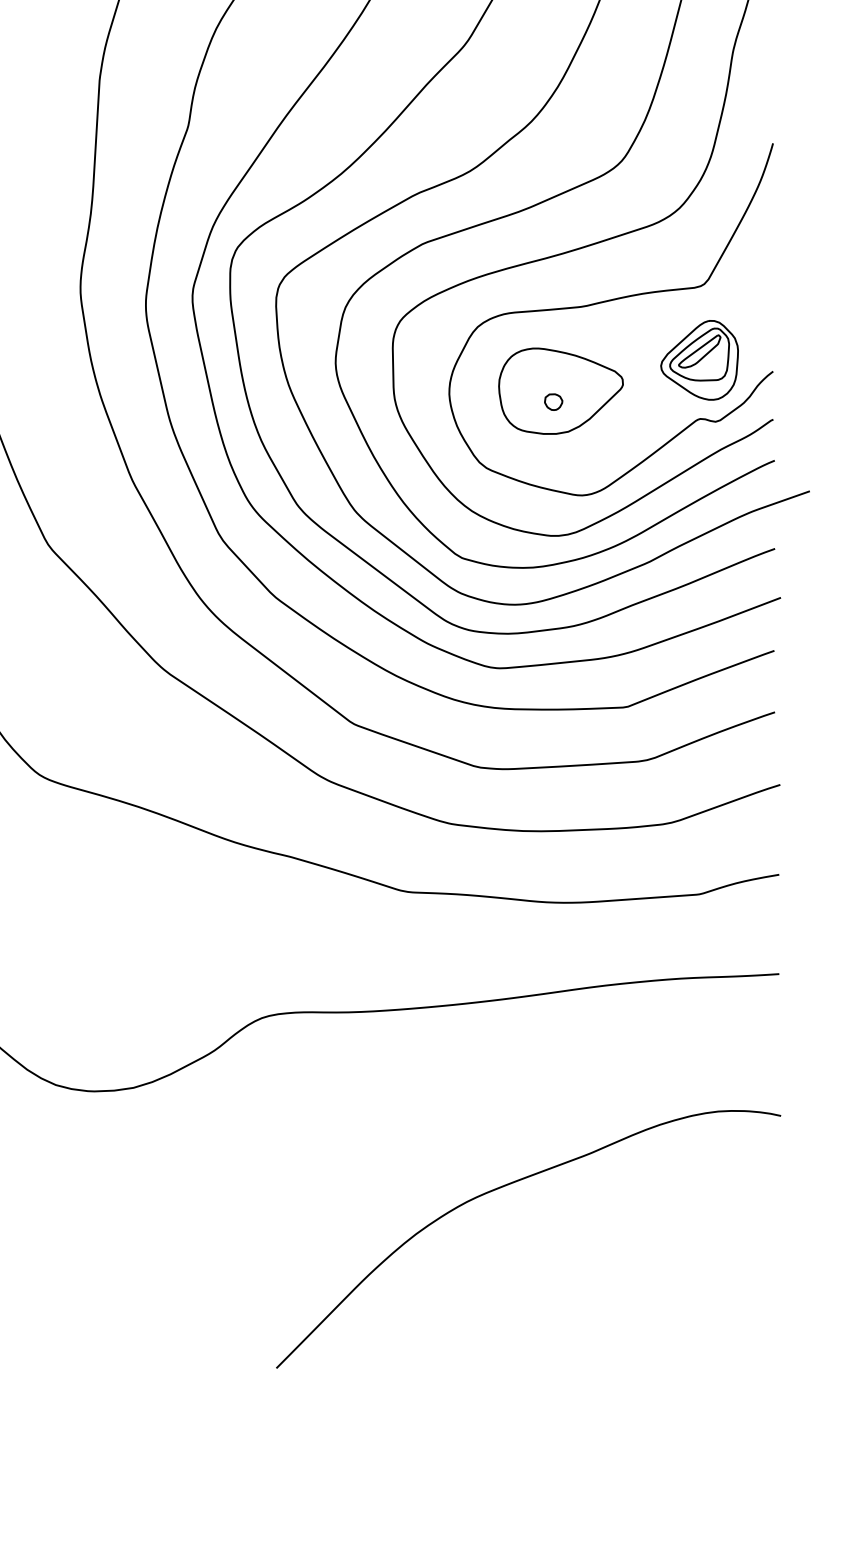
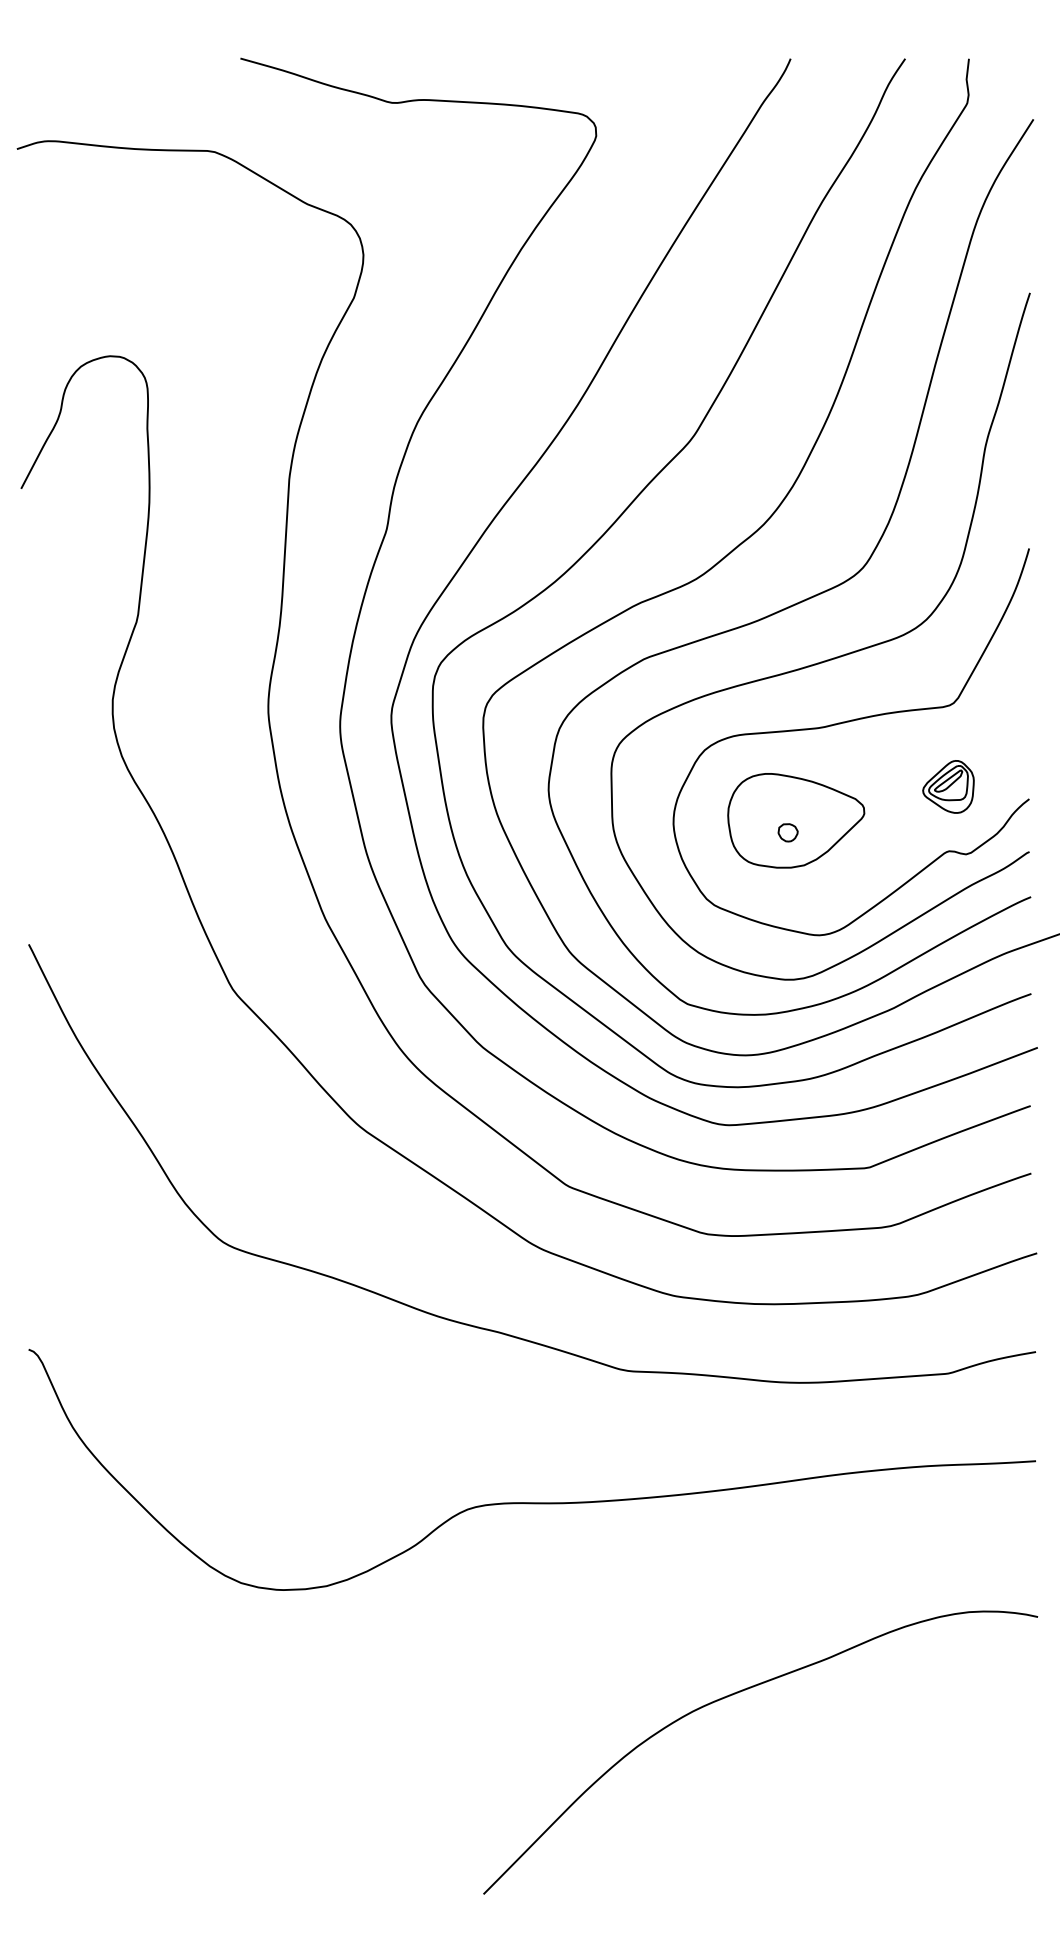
part: (699, 360) -> (948, 786), size x0.6

